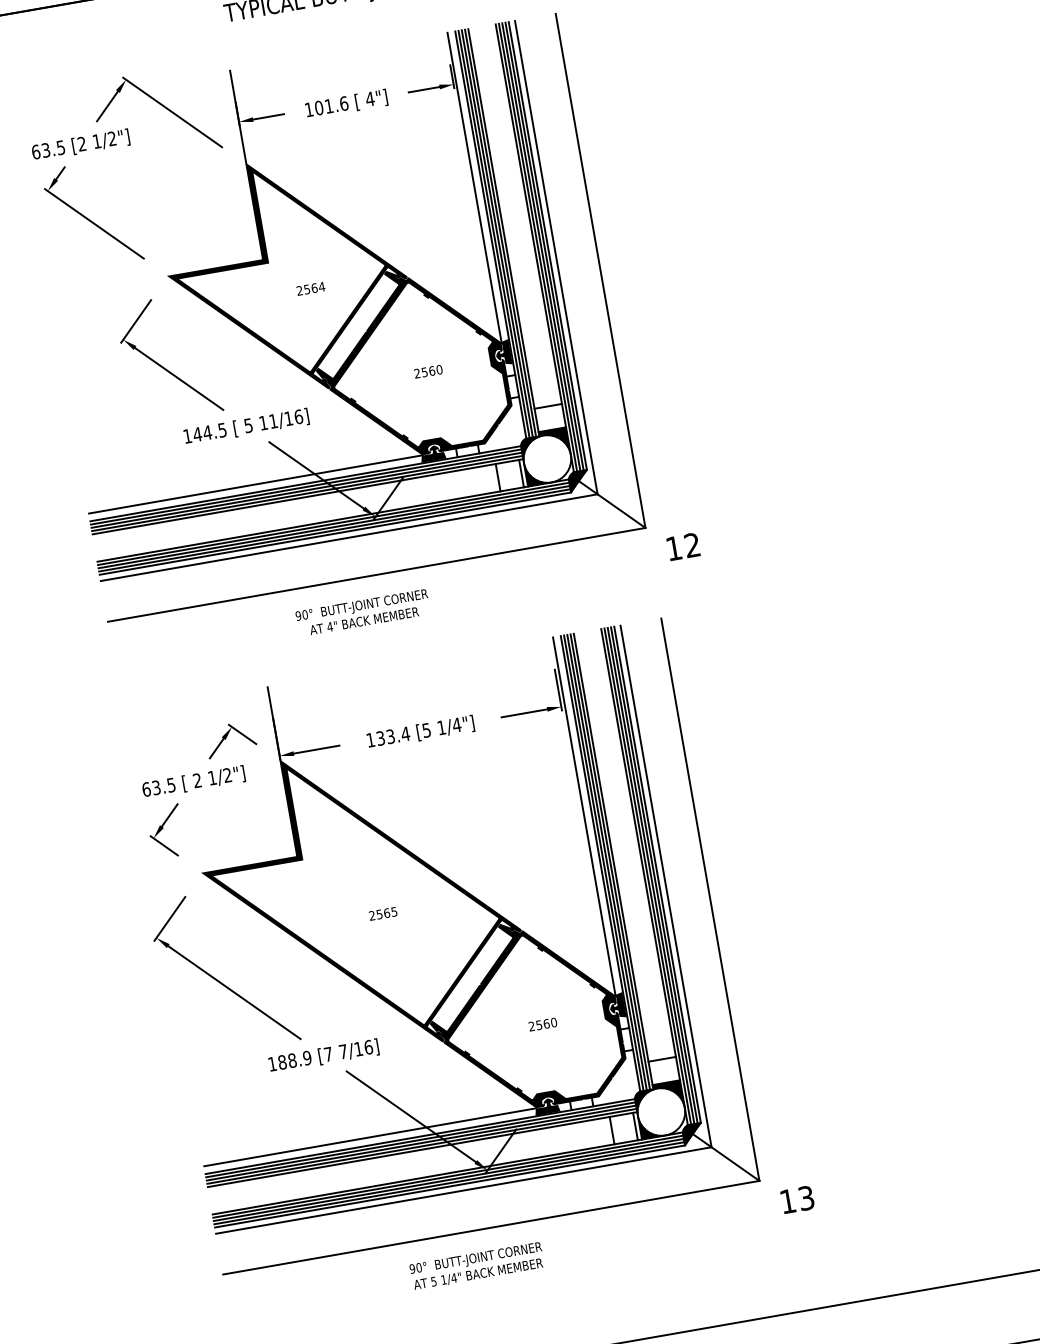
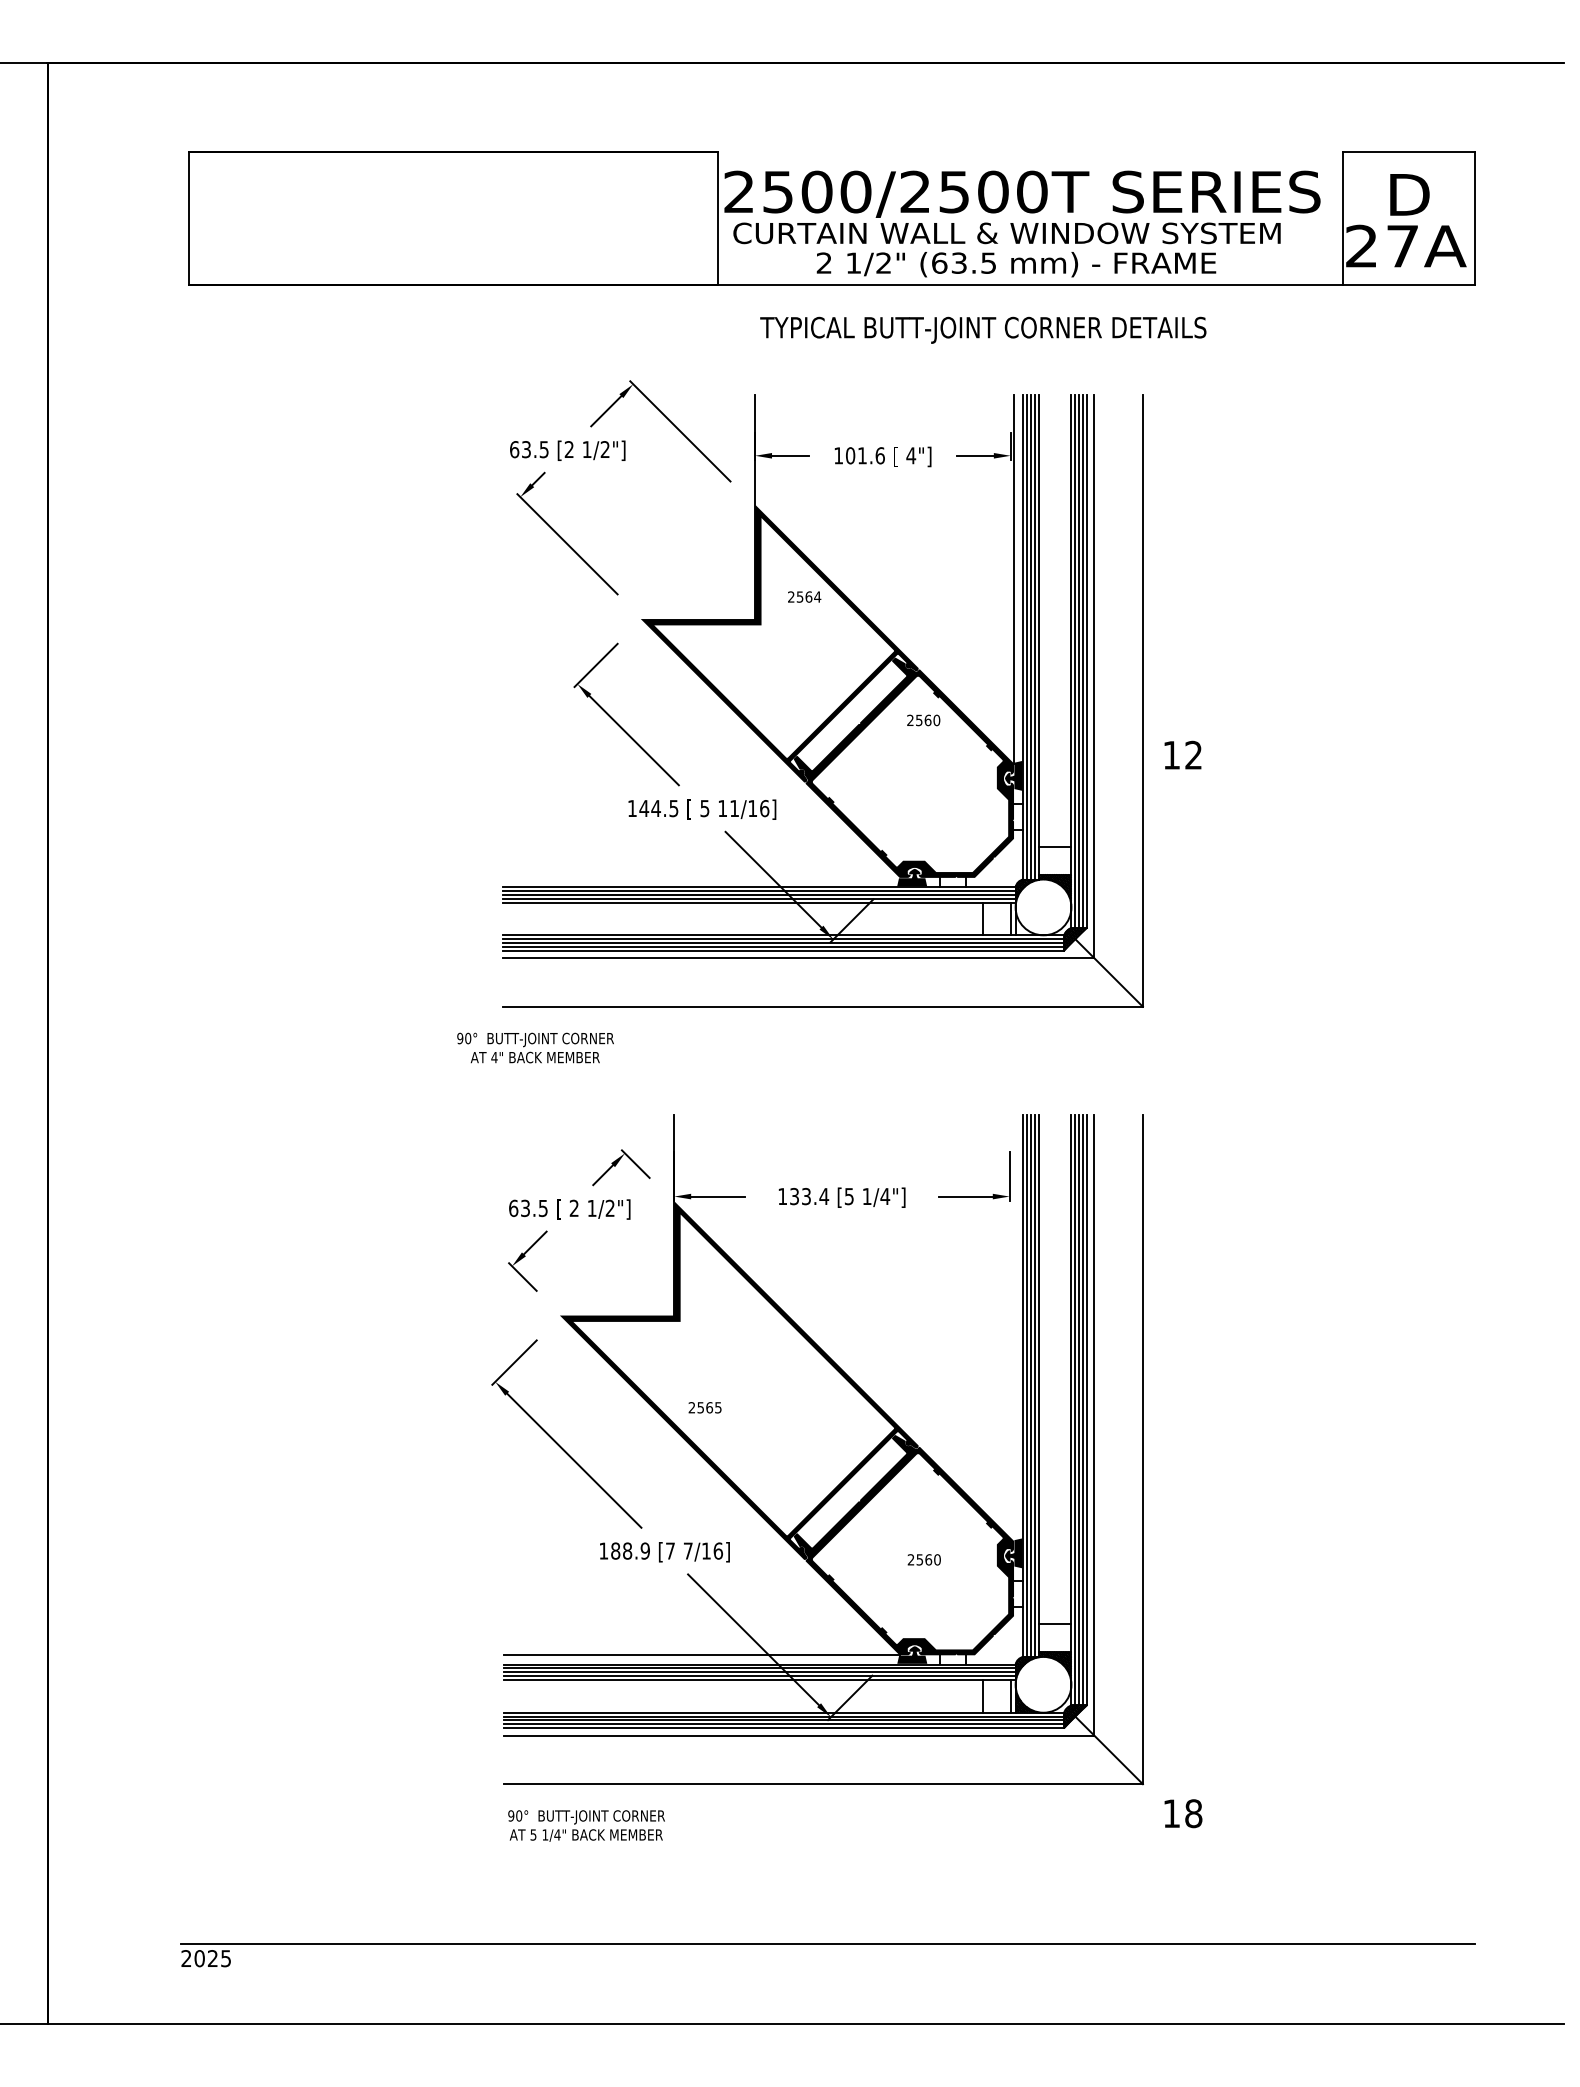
text: (310, 288) -> (804, 596), moved
text: (428, 371) -> (923, 720), moved
hatch: (537, 473) -> (1028, 922), removed
line: (255, 484) -> (701, 877), removed
text: (682, 546) -> (1182, 754), moved
text: (363, 612) -> (535, 1047), moved
line: (584, 816) -> (1014, 1327), removed
text: (382, 913) -> (704, 1407), moved
text: (806, 1198) -> (1193, 1813), 13 -> 18
text: (477, 1265) -> (586, 1825), moved

